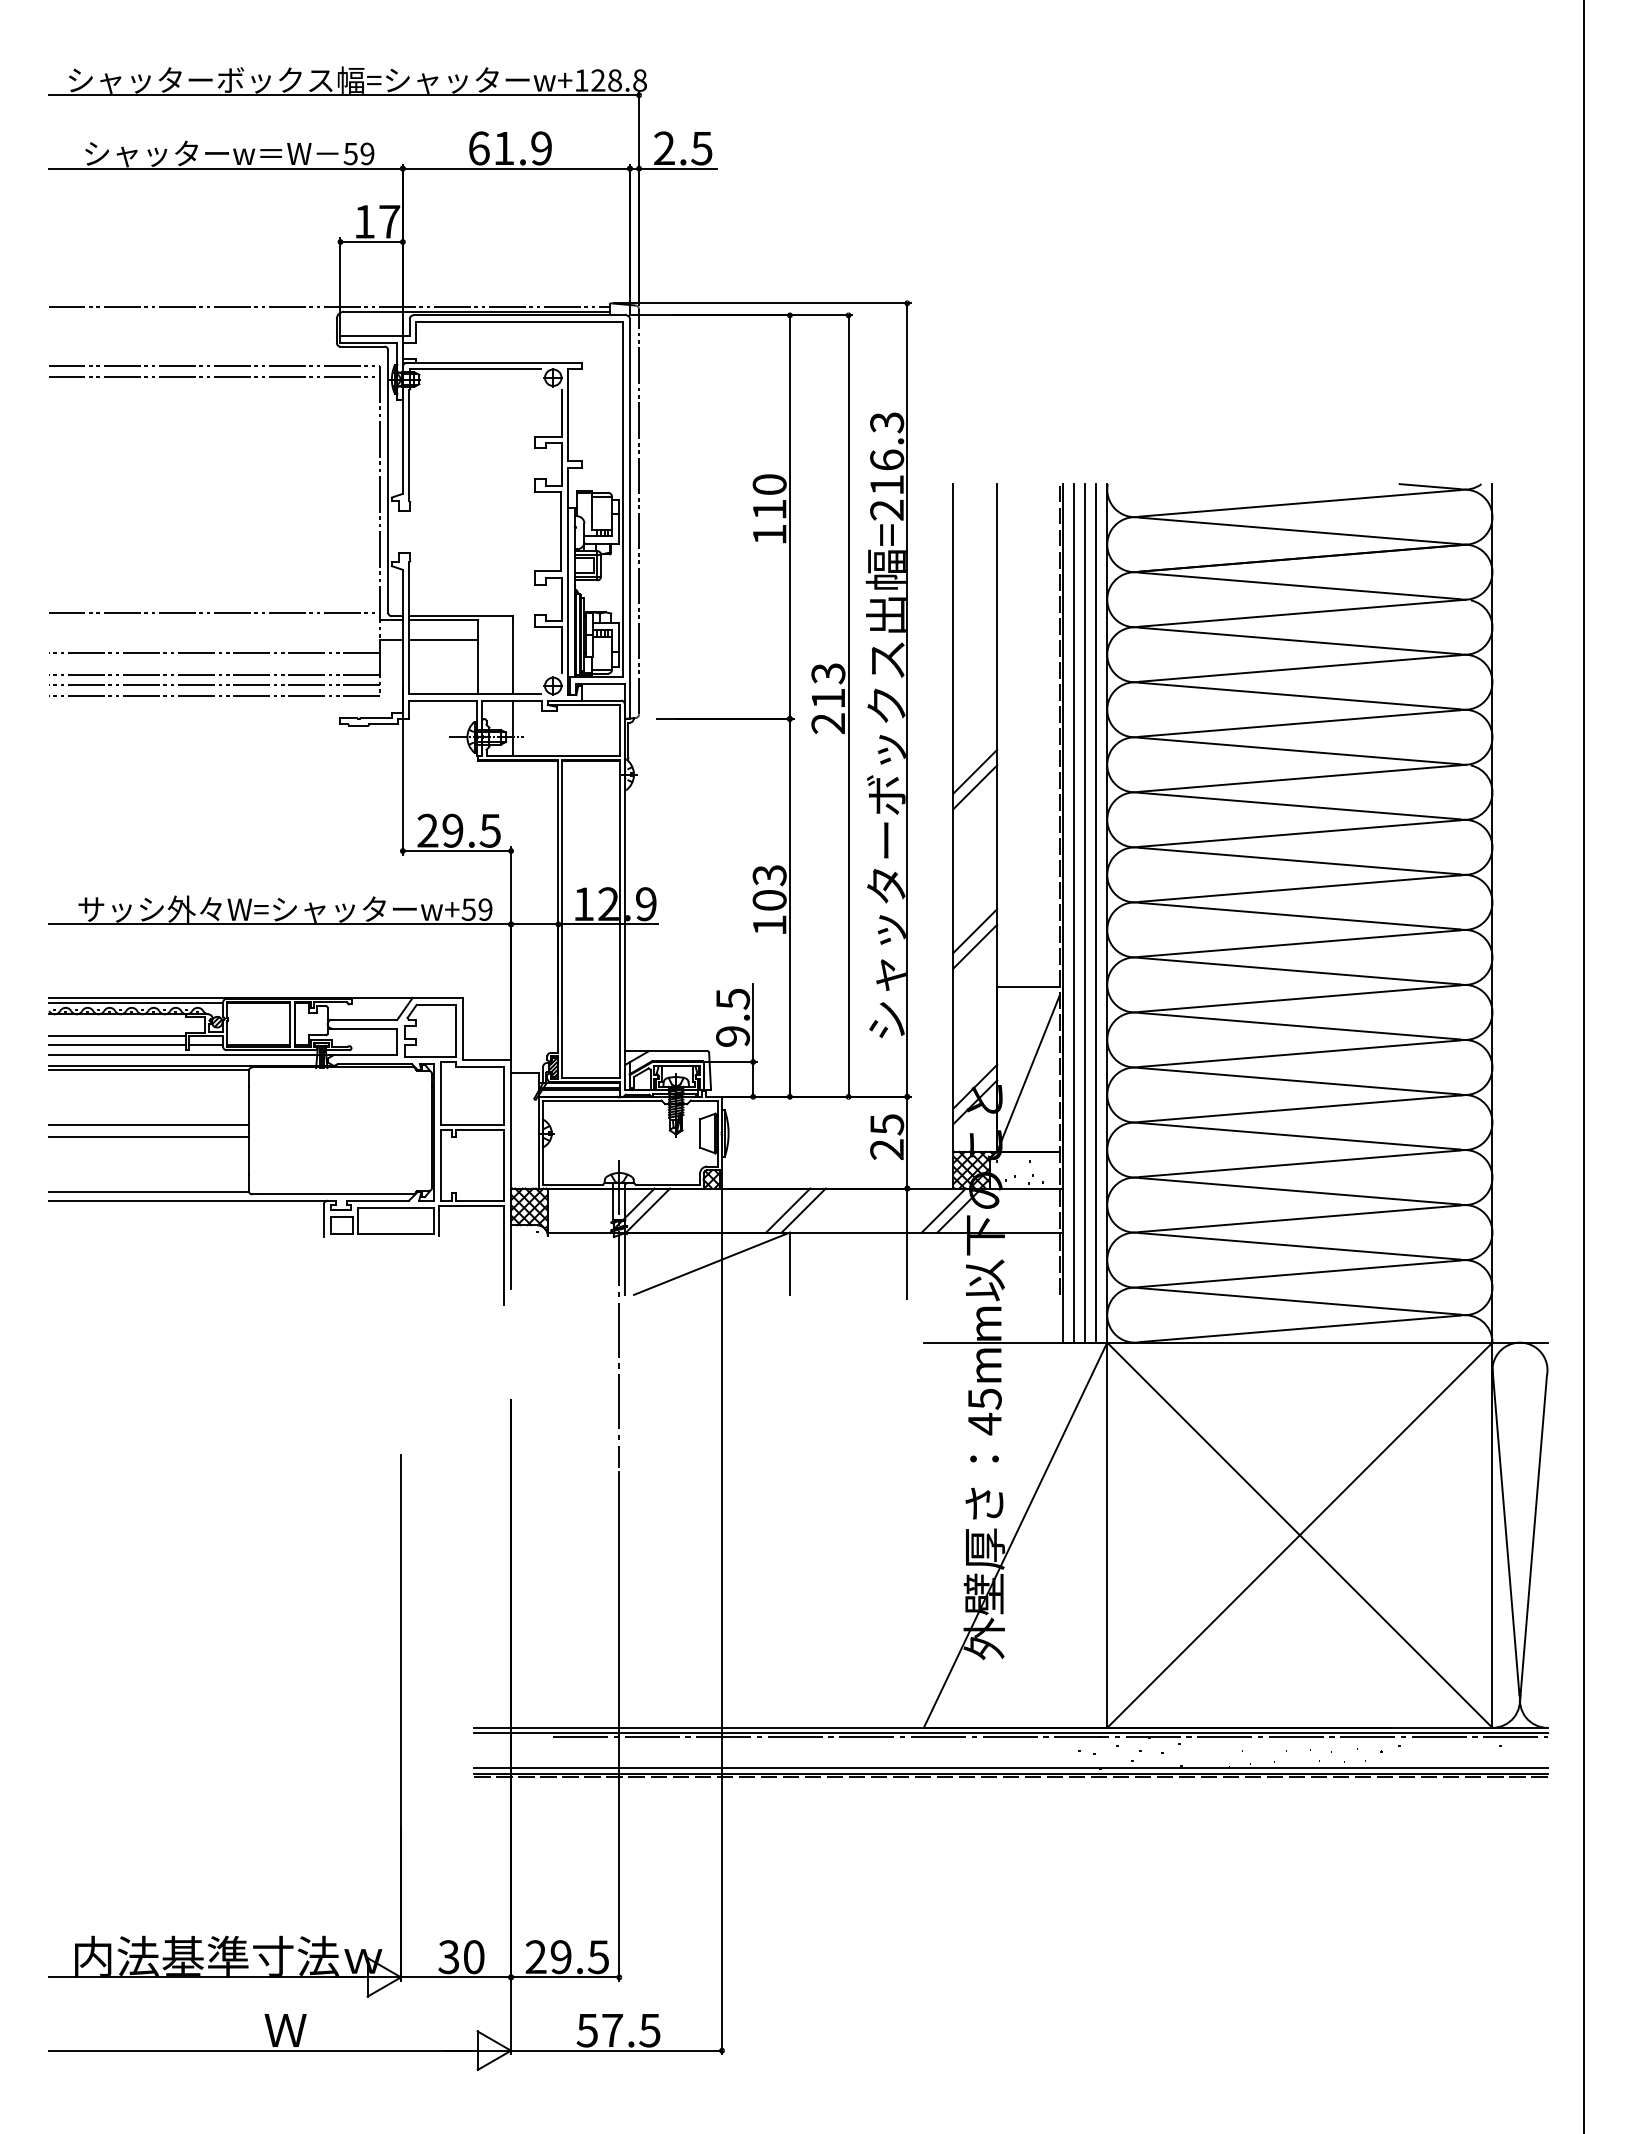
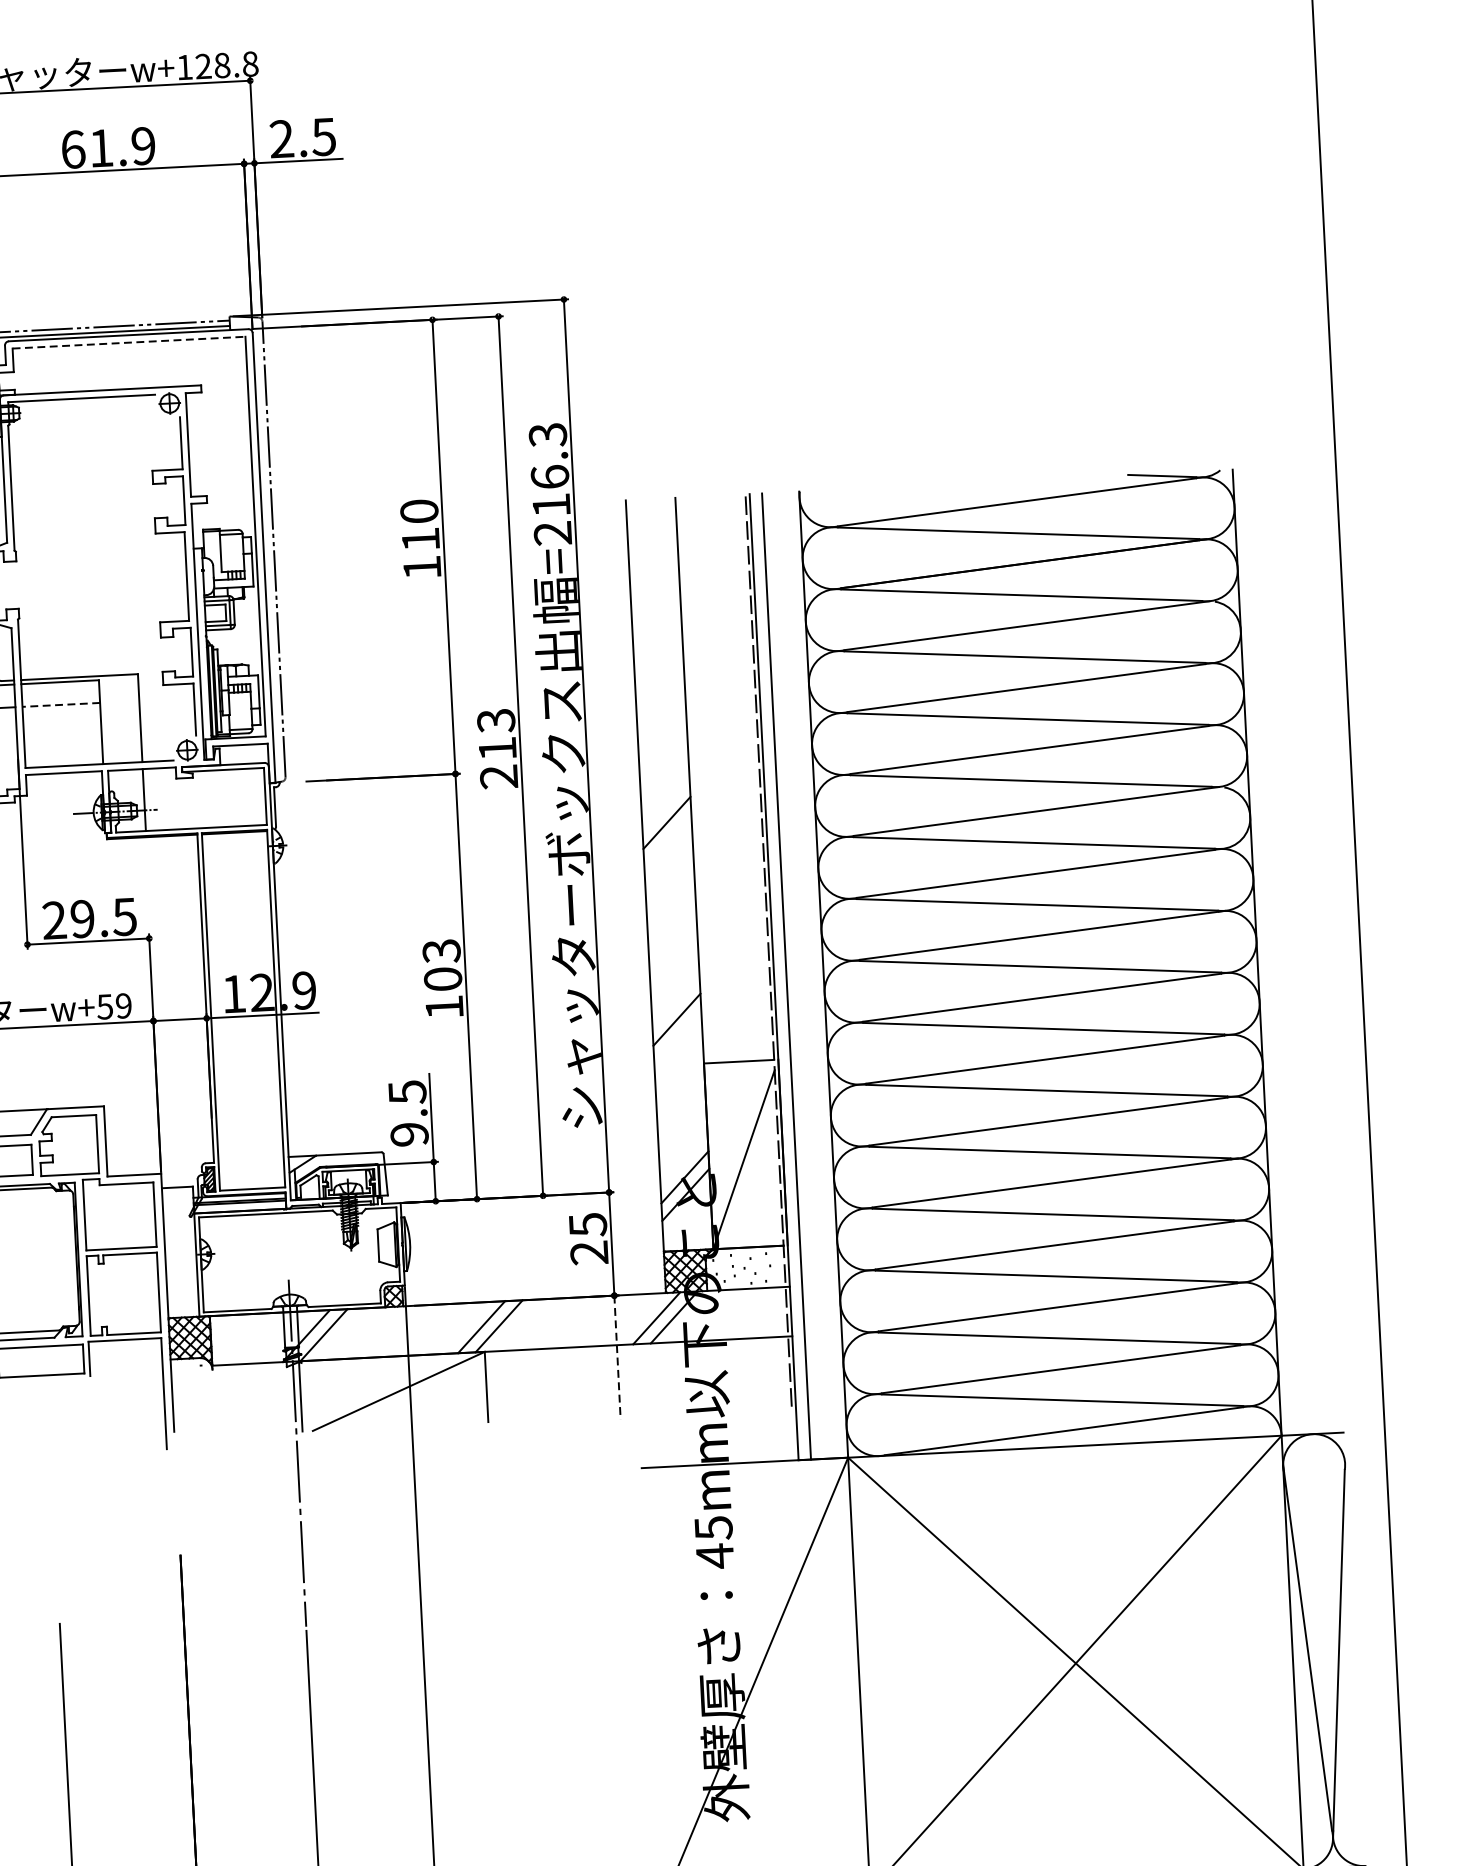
line: (520, 322) -> (129, 343), solid -> dashed
line: (443, 640) -> (61, 705), solid -> dashed
line: (975, 787) -> (668, 840), removed
line: (1085, 913) -> (799, 976), removed
line: (1096, 913) -> (811, 975), removed
line: (975, 931) -> (676, 1002), removed
line: (907, 1244) -> (617, 1358), solid -> dashed

